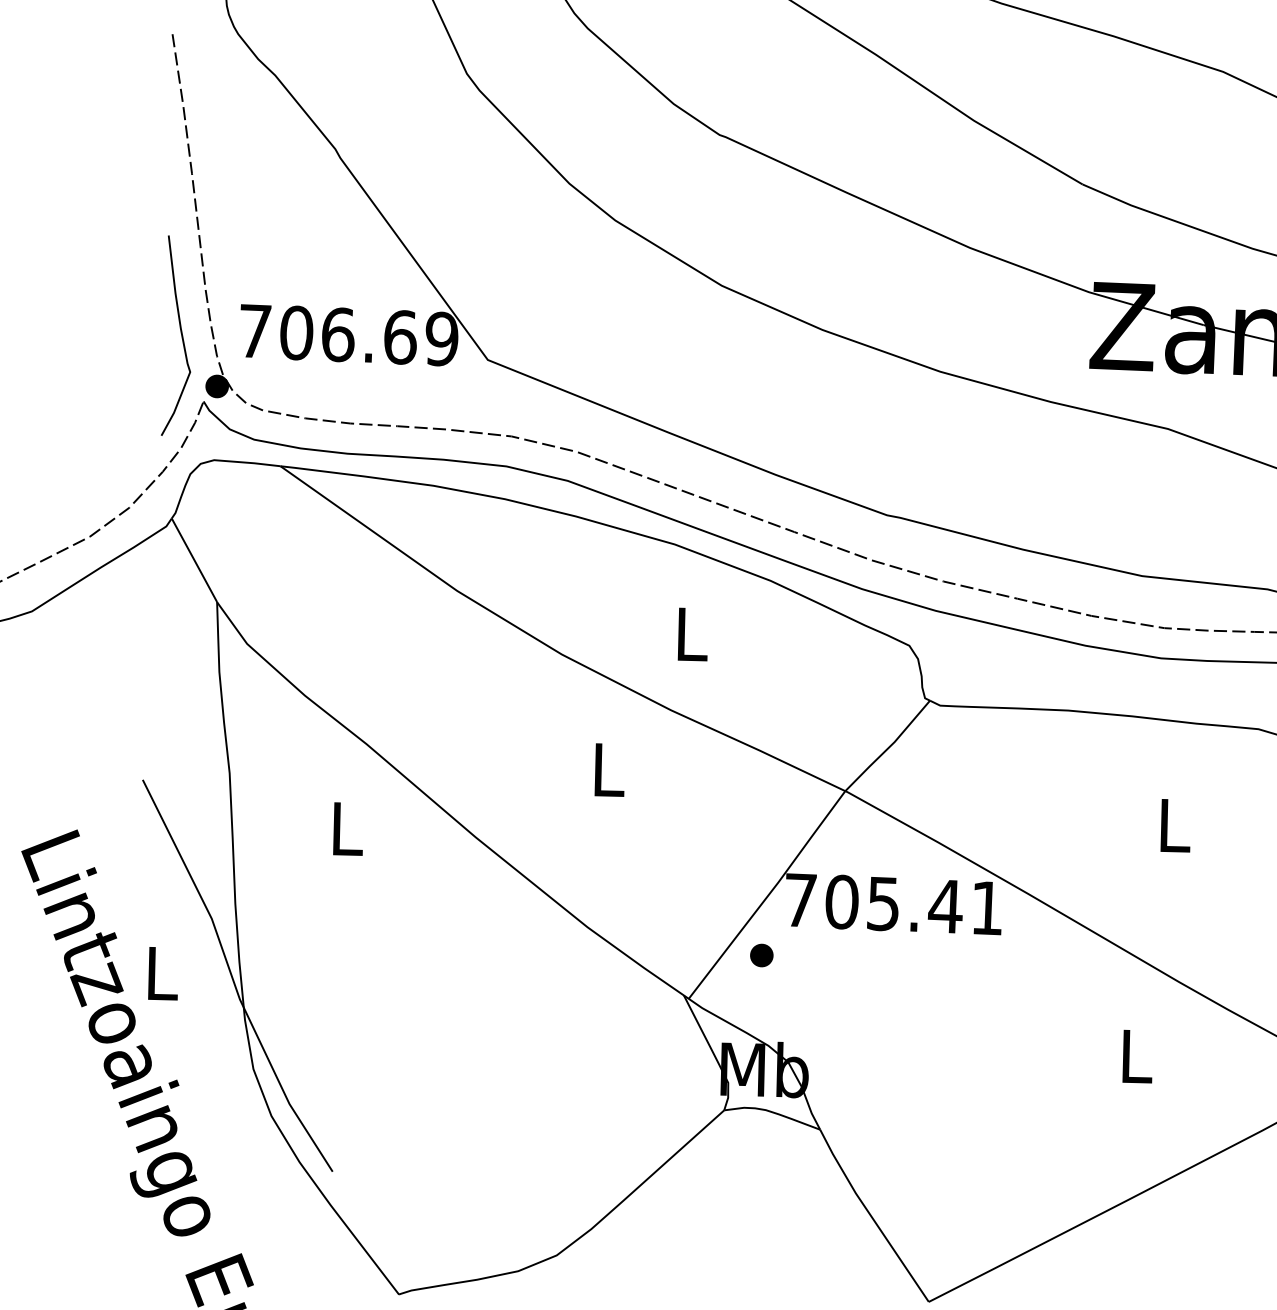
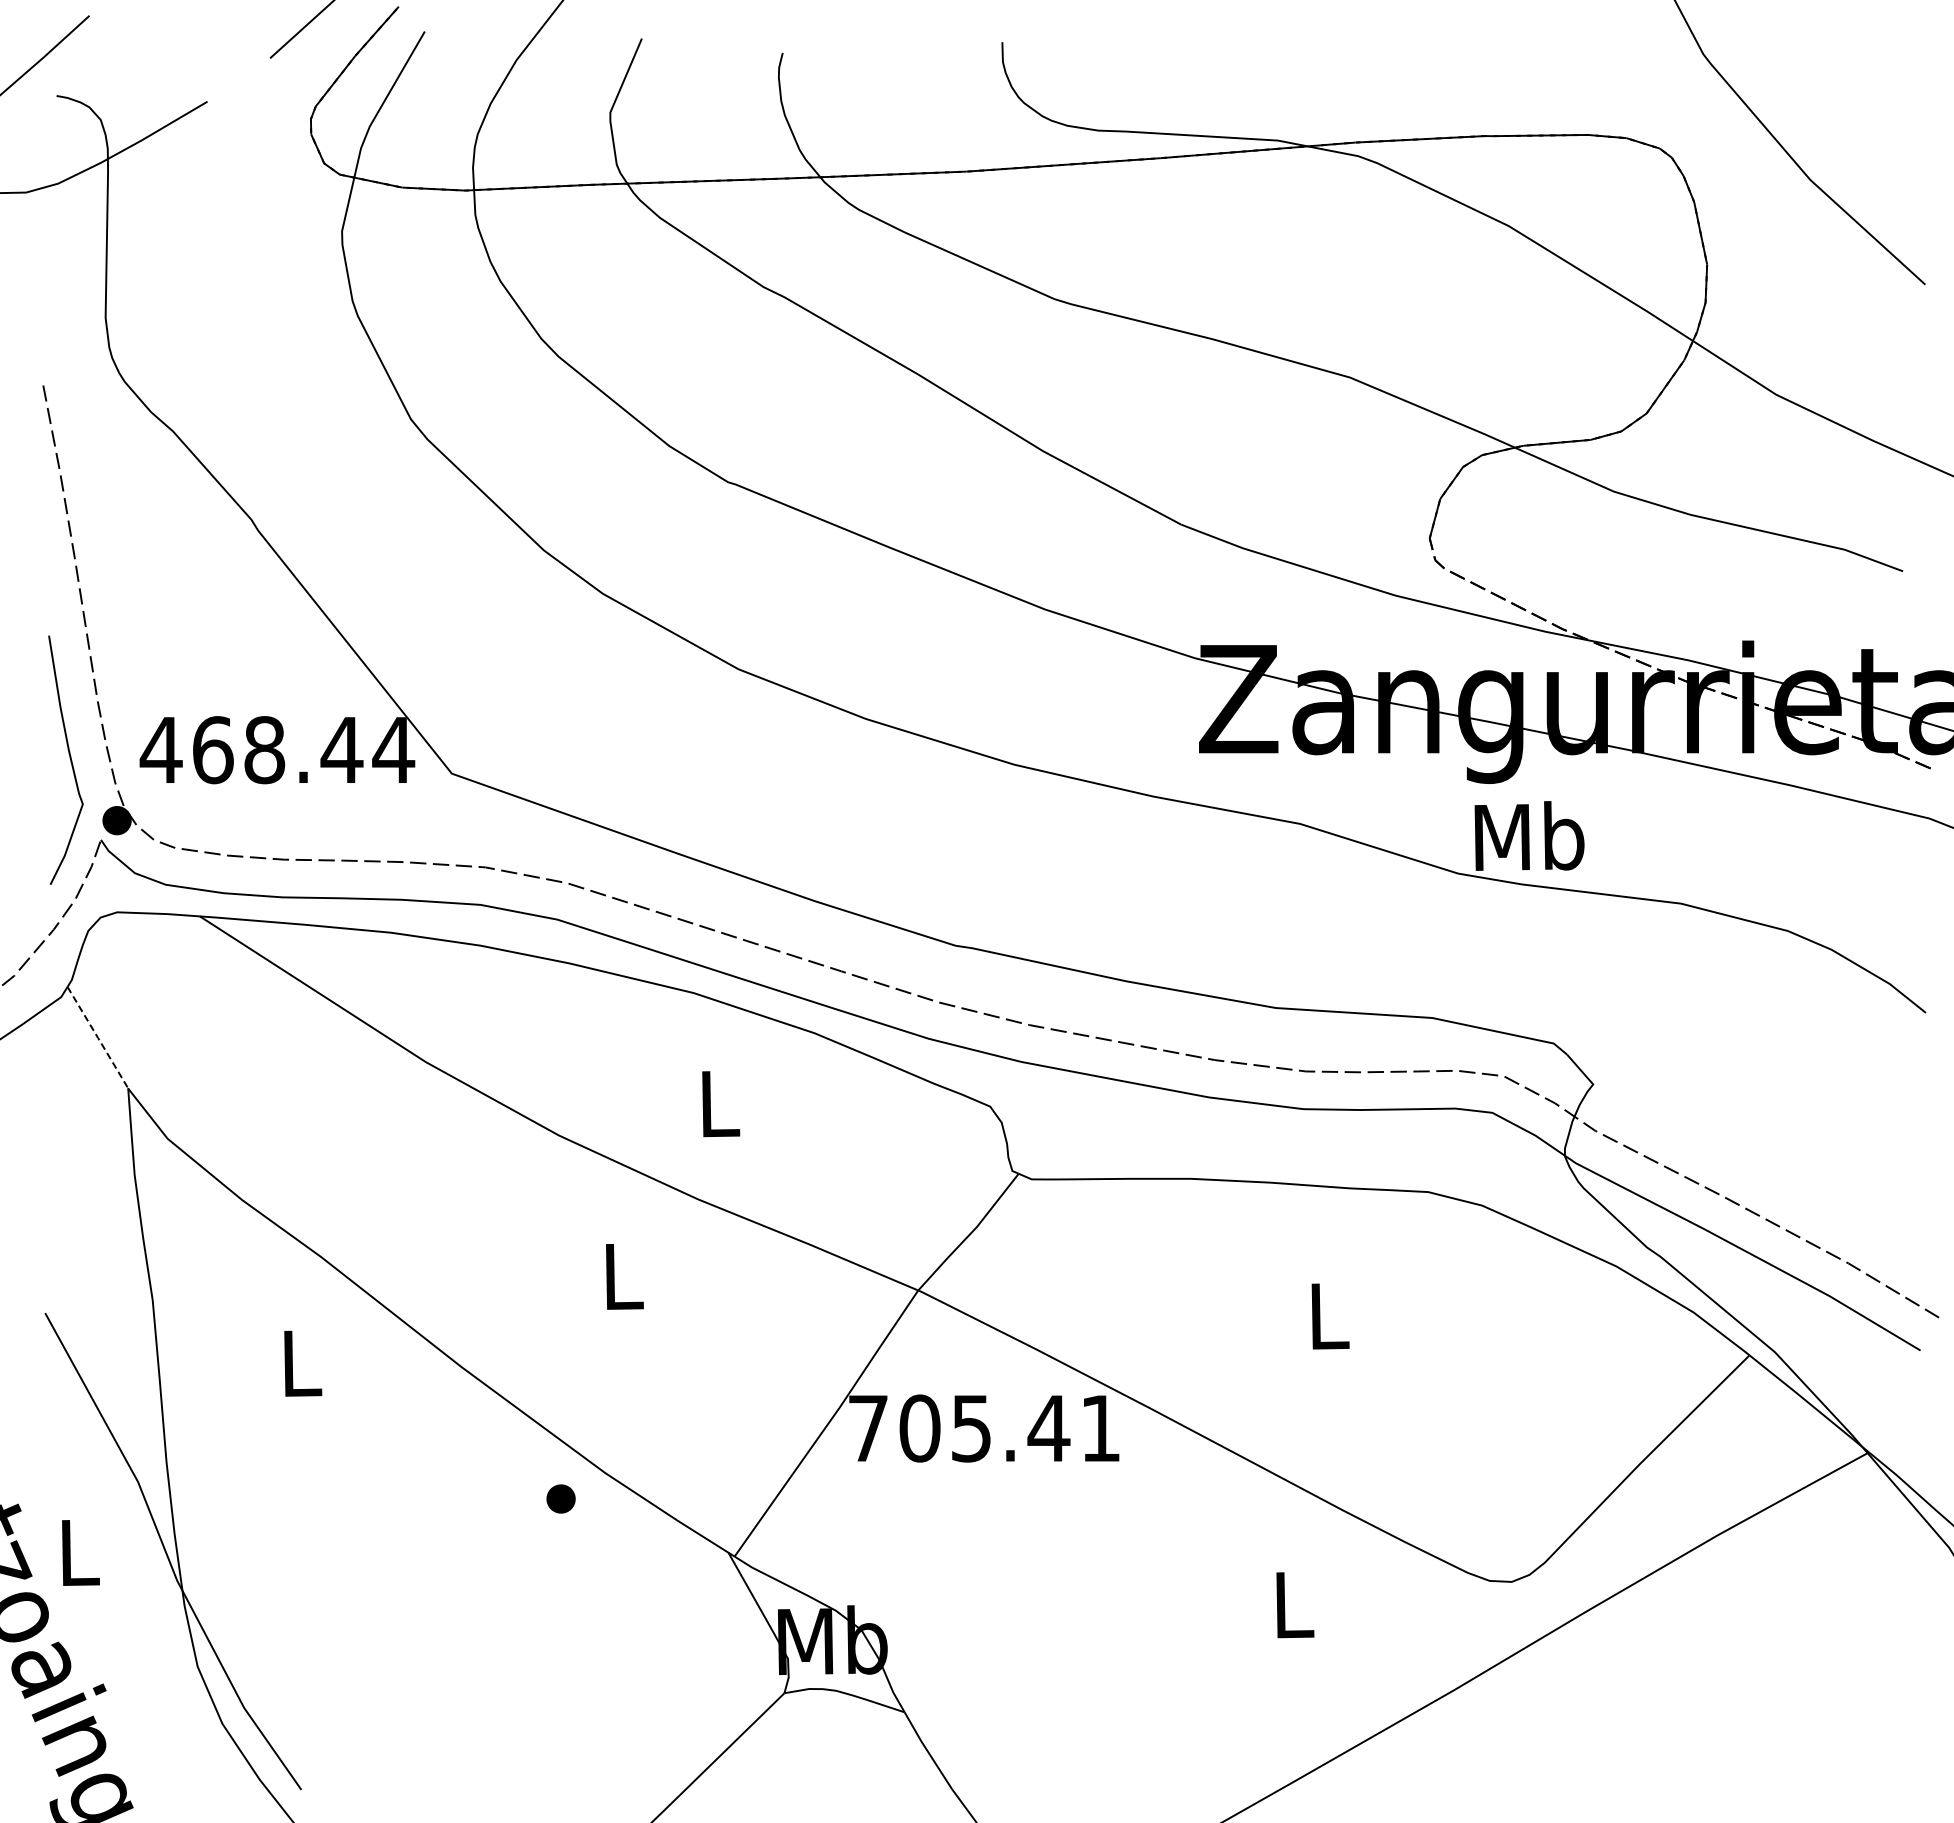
text: (348, 335) -> (277, 750), 706.69 -> 468.44
line: (194, 560) -> (98, 1038), solid -> dashed
part: (761, 955) -> (560, 1498), moved

